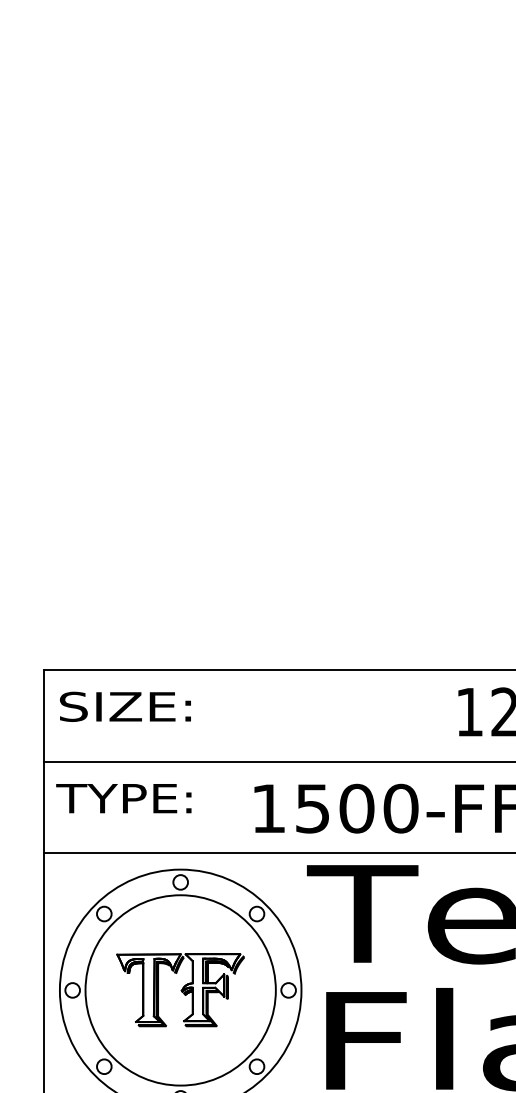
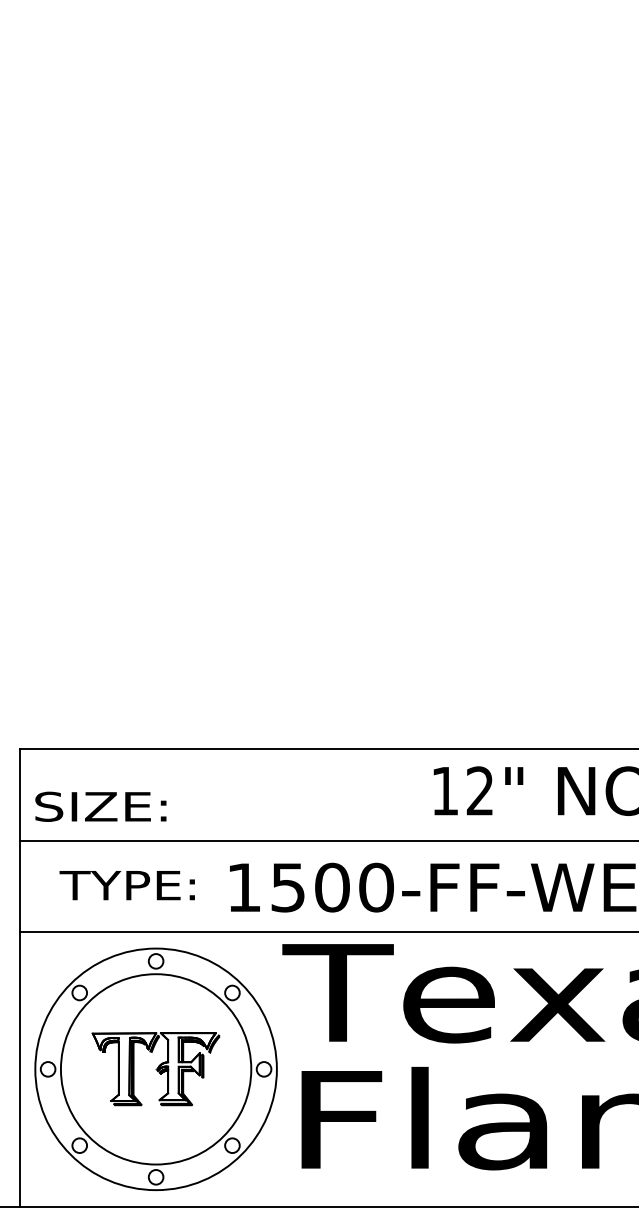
text: (125, 706) -> (100, 806), moved
text: (123, 798) -> (126, 885), moved

